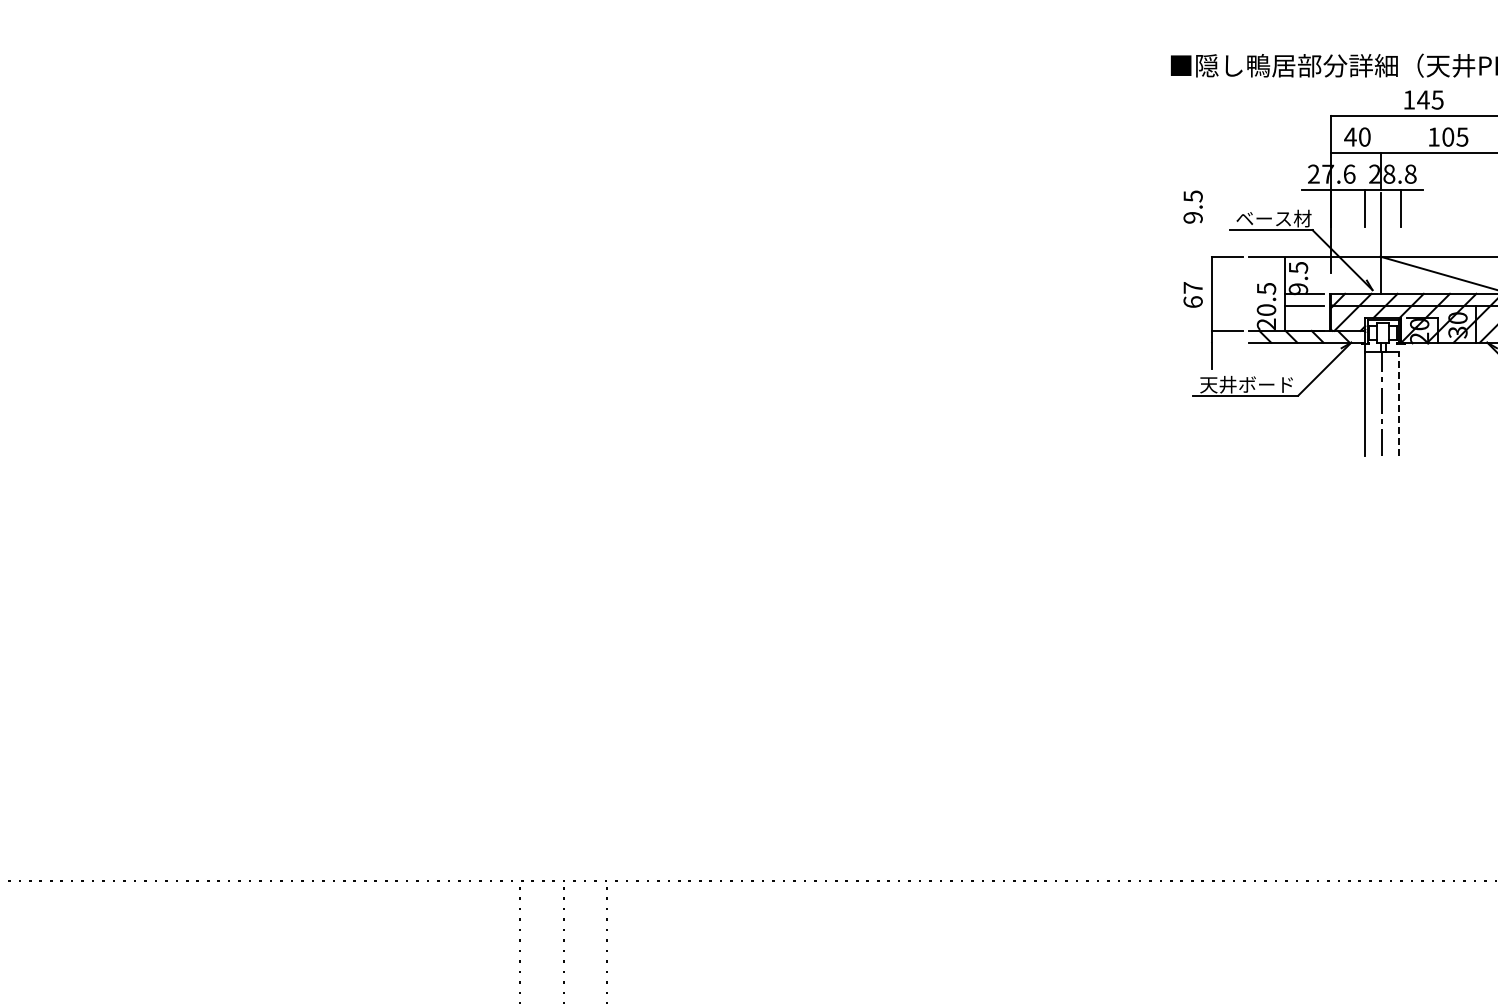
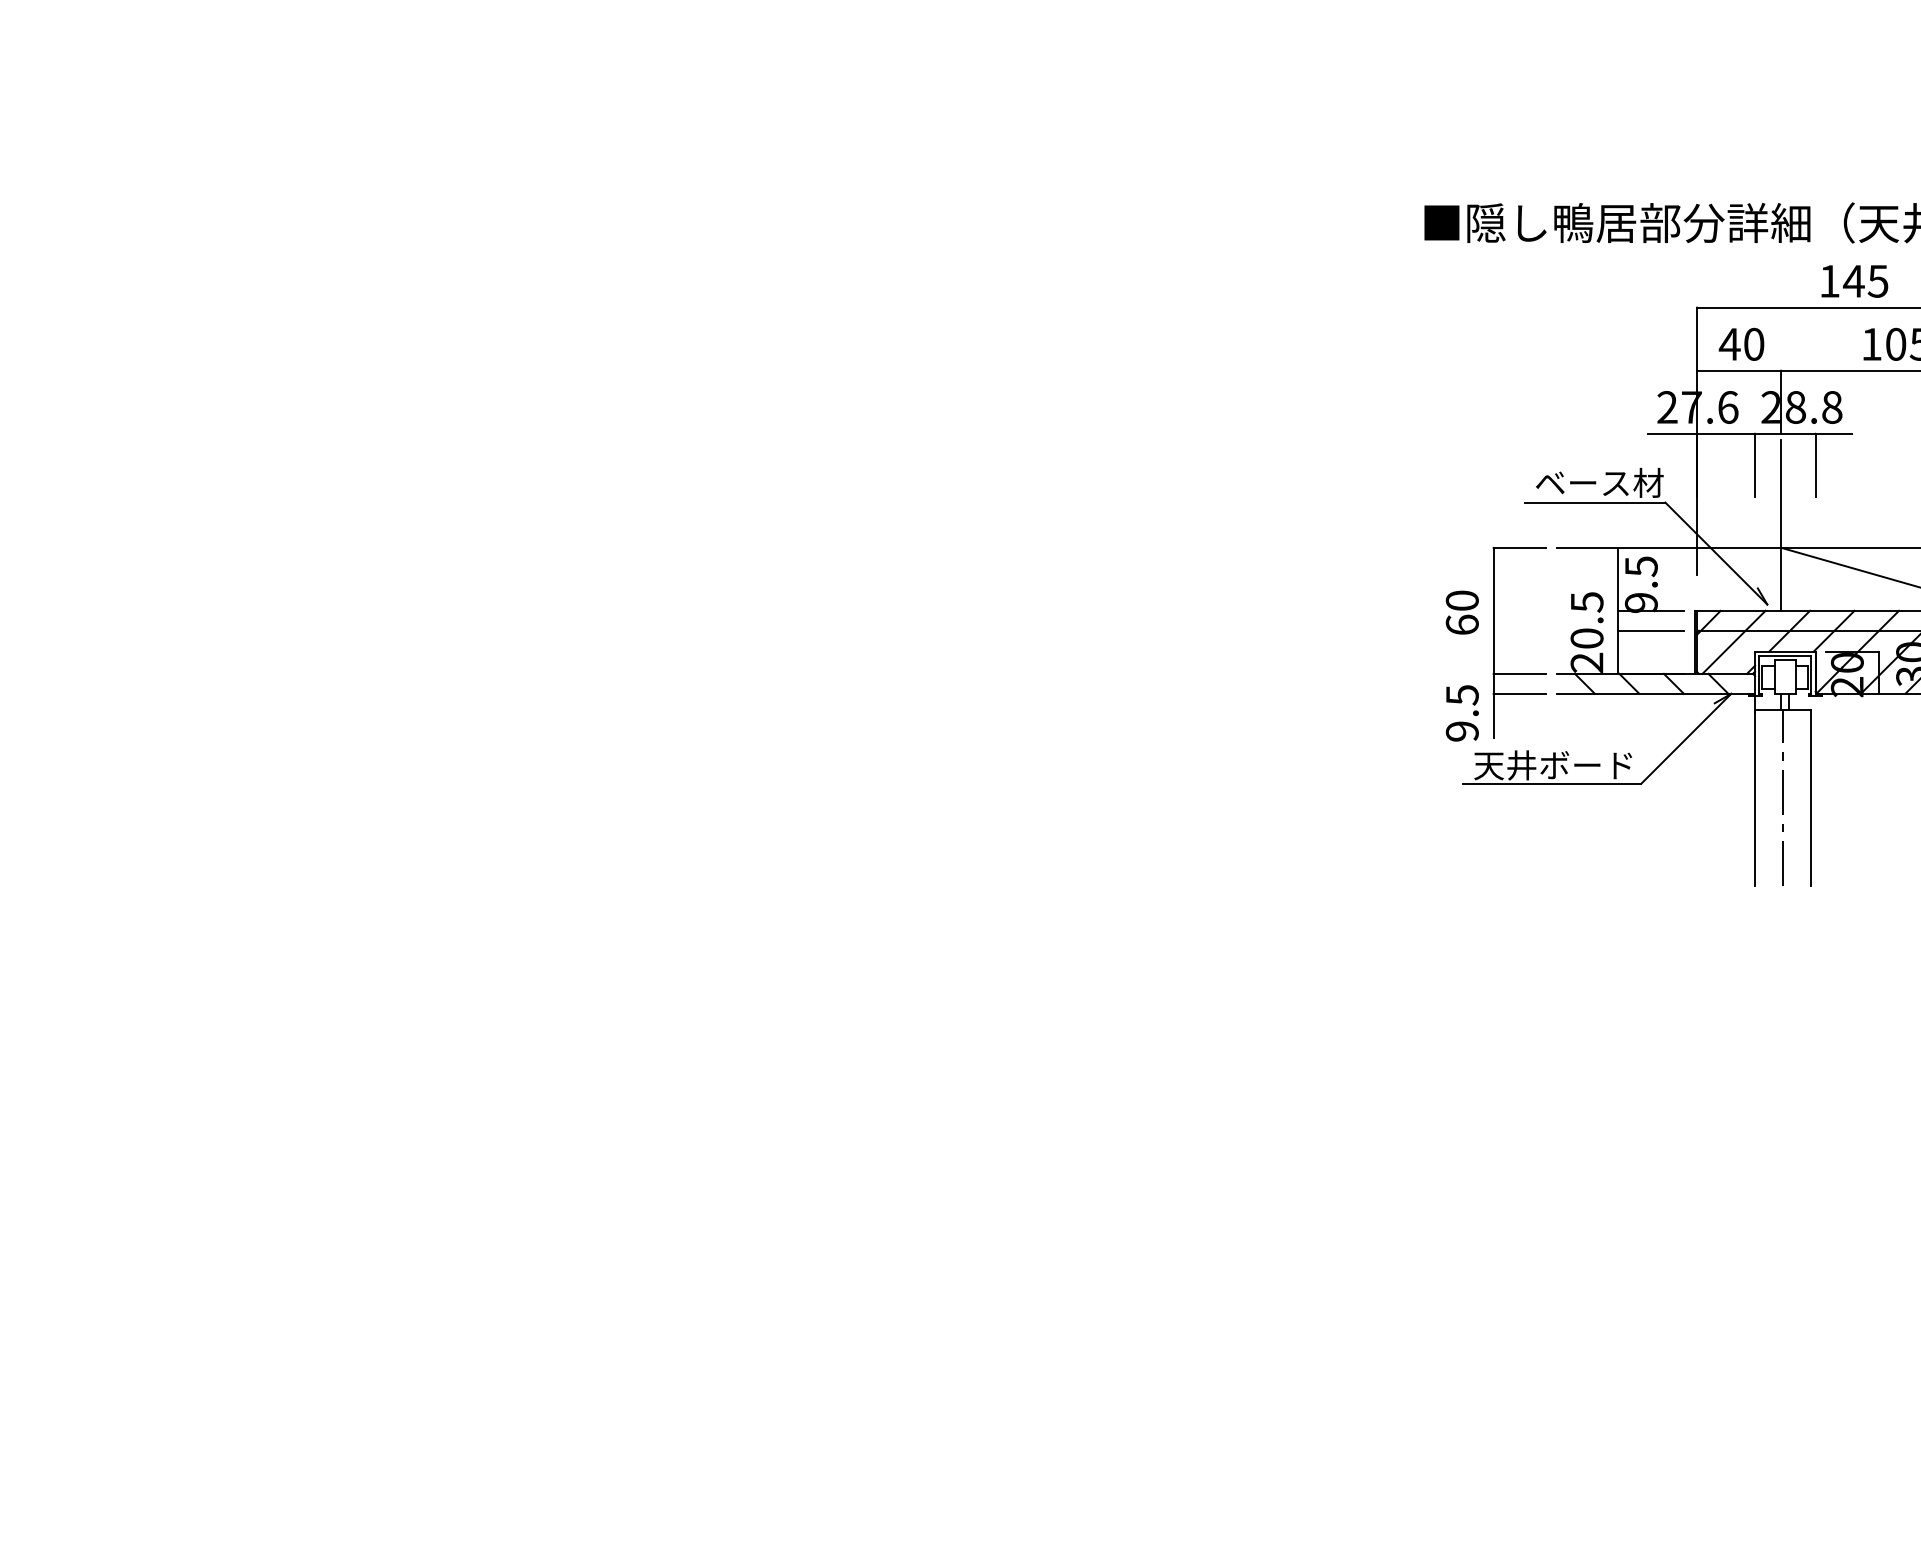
text: (1192, 206) -> (1461, 712), moved
text: (1192, 287) -> (1461, 600), 67 -> 60
line: (1226, 342) -> (1519, 693), added
line: (1398, 403) -> (1811, 797), dashed -> solid

